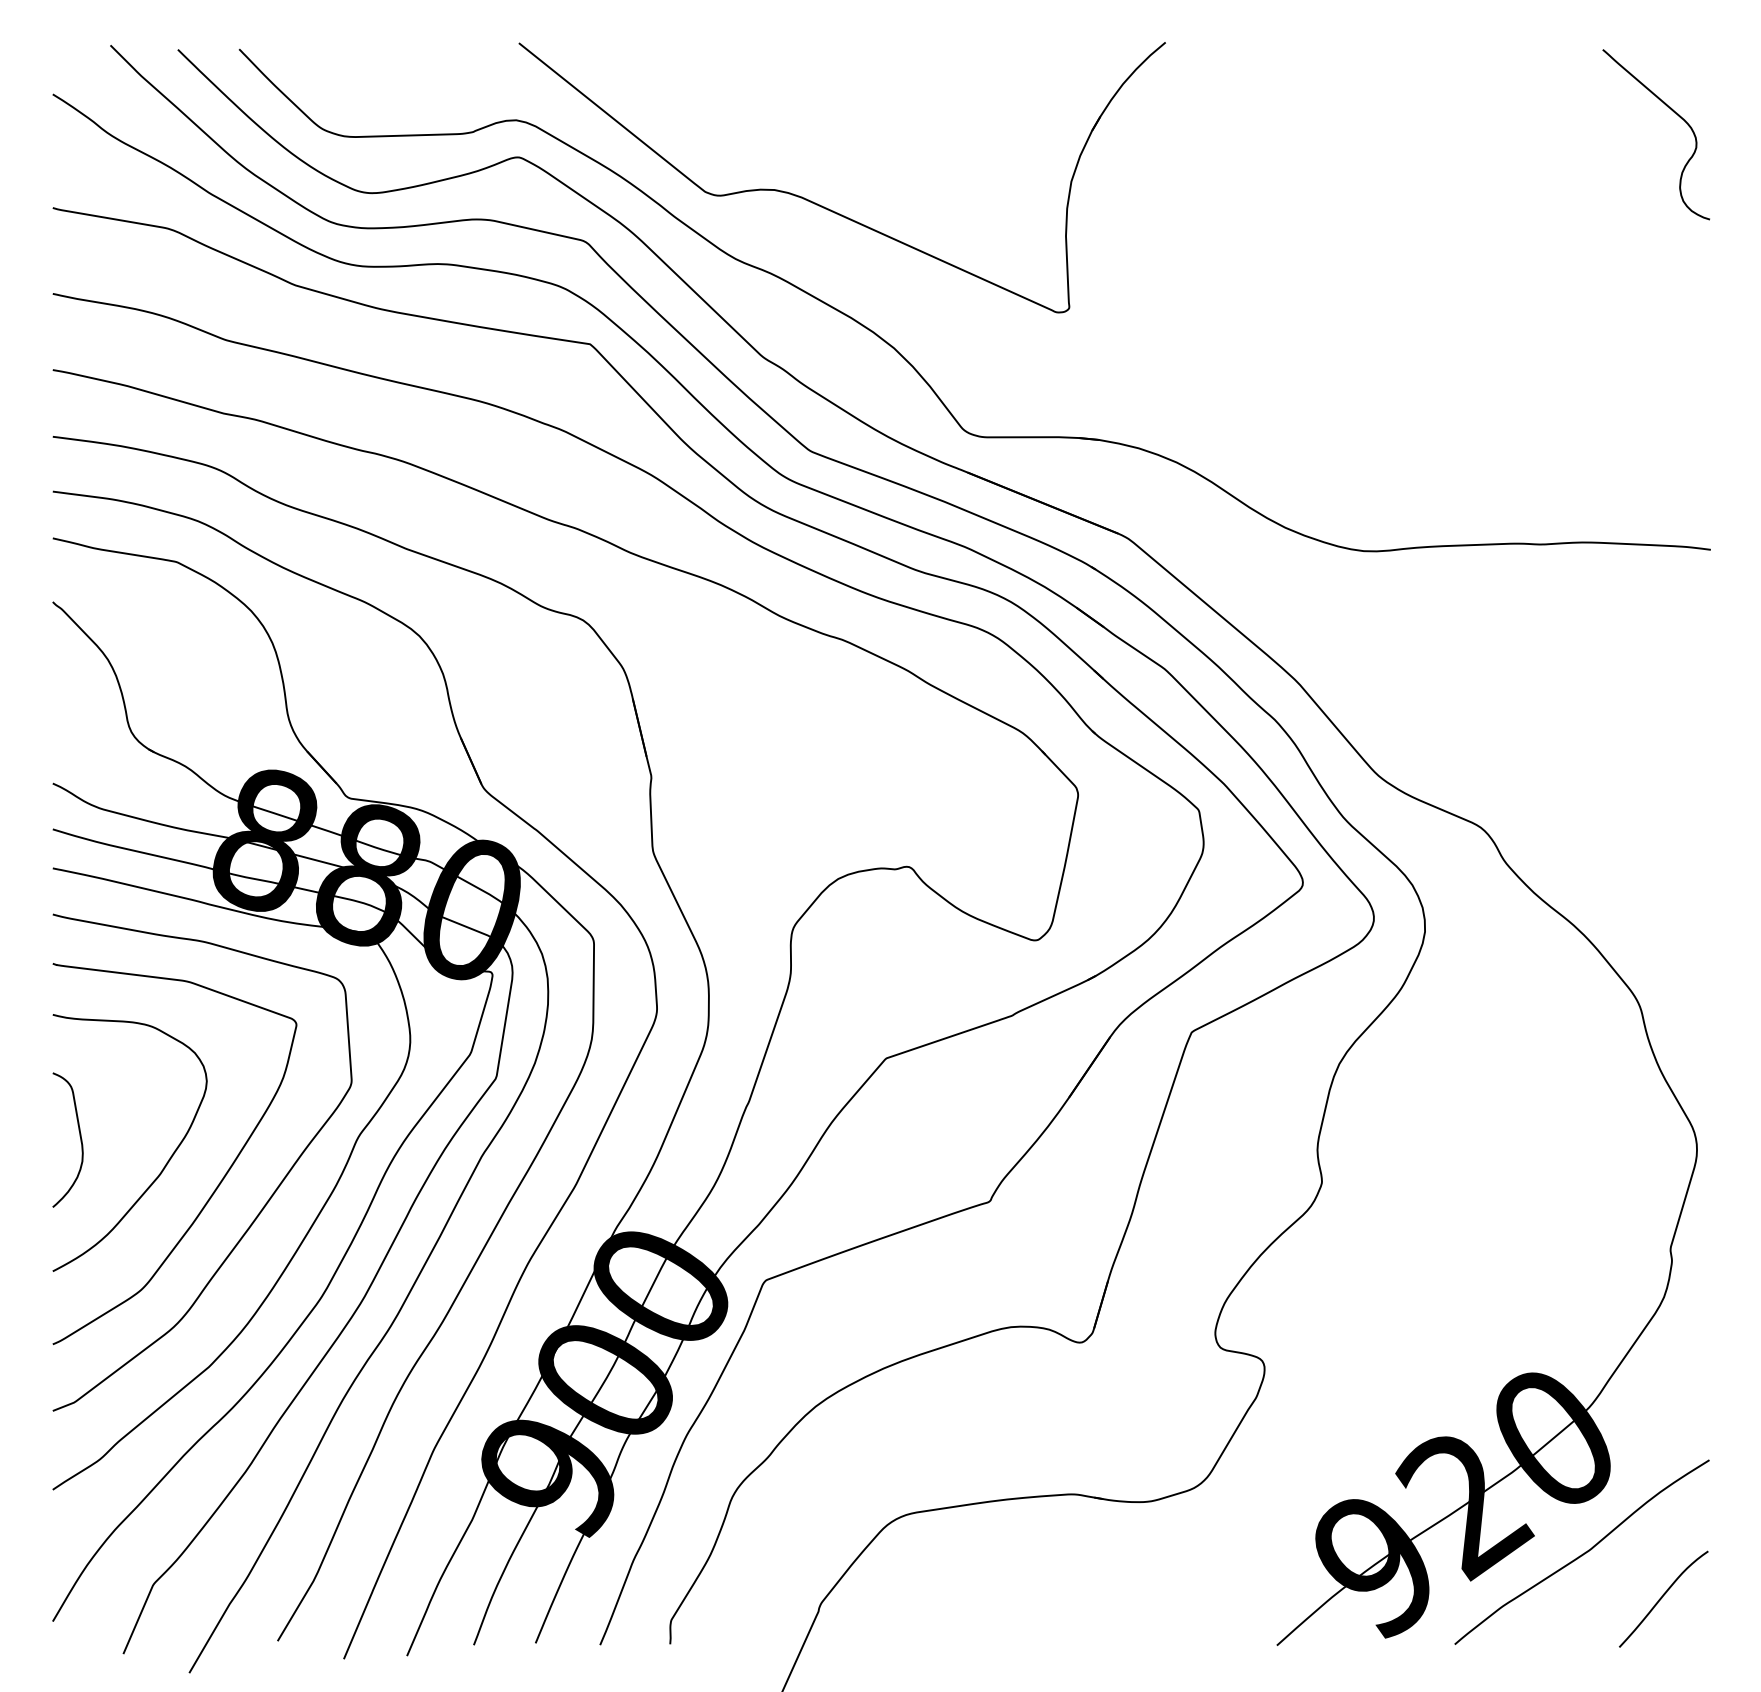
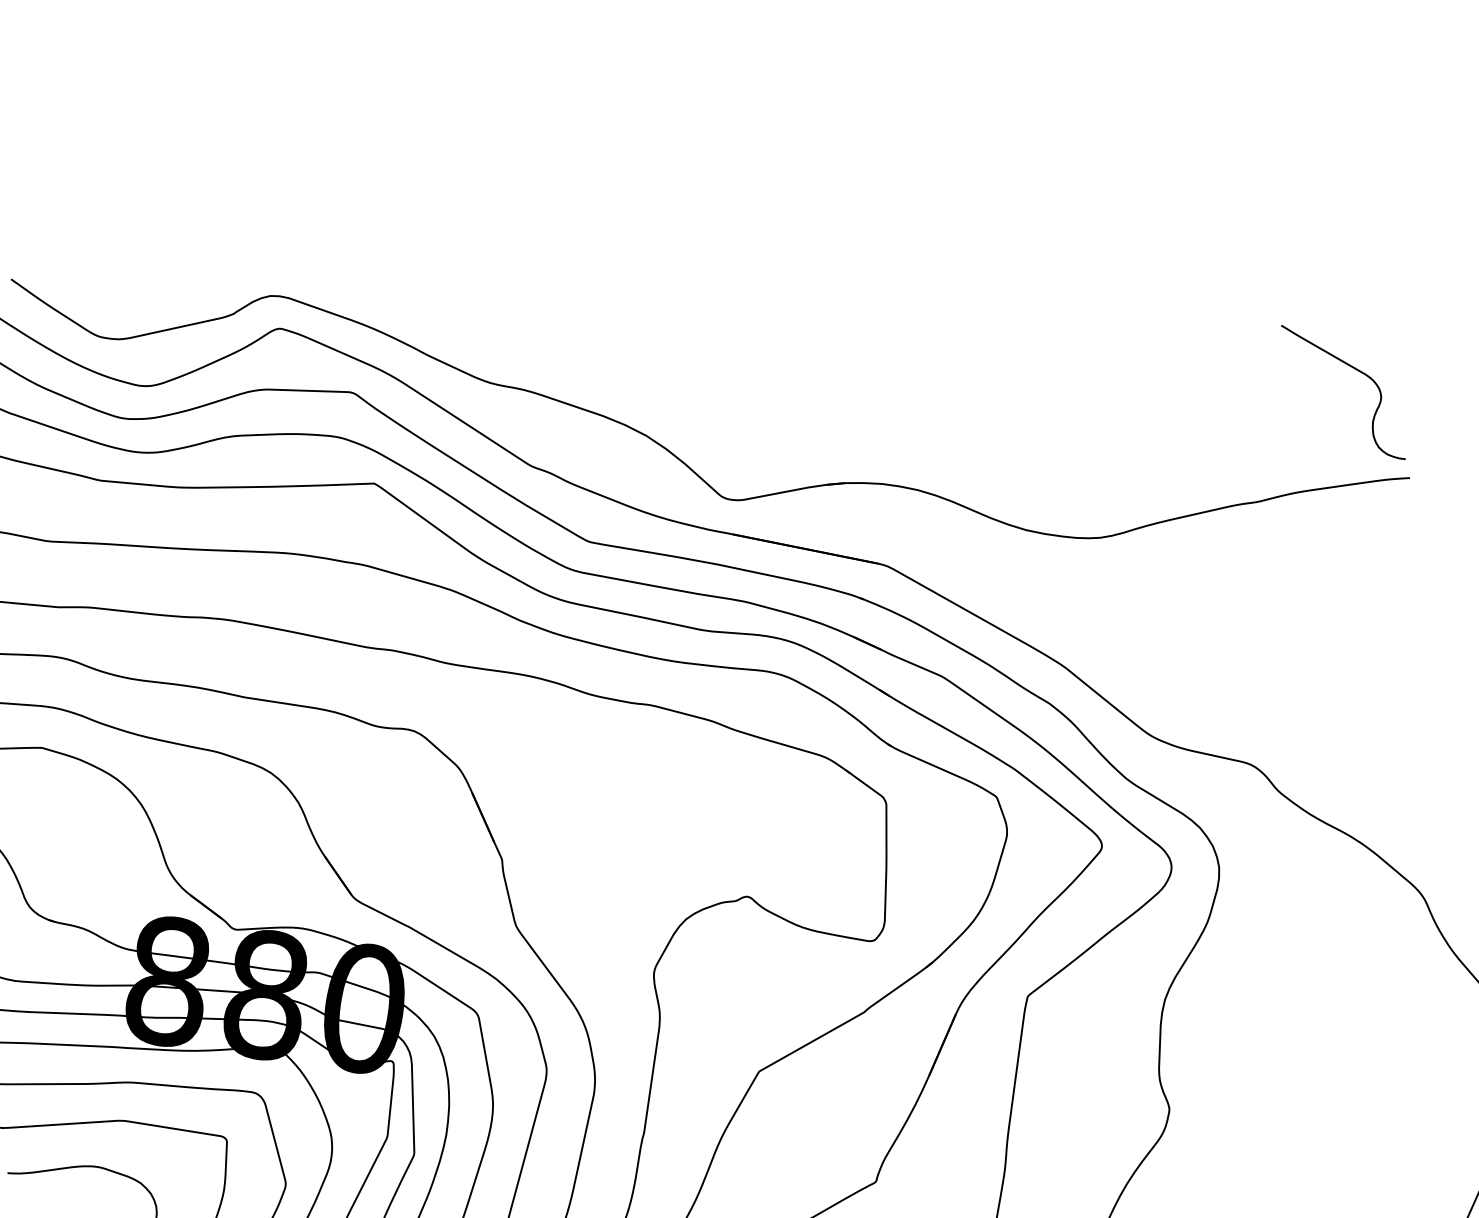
curve: (1673, 112) -> (1354, 369), moved
part: (831, 209) -> (567, 322), removed

